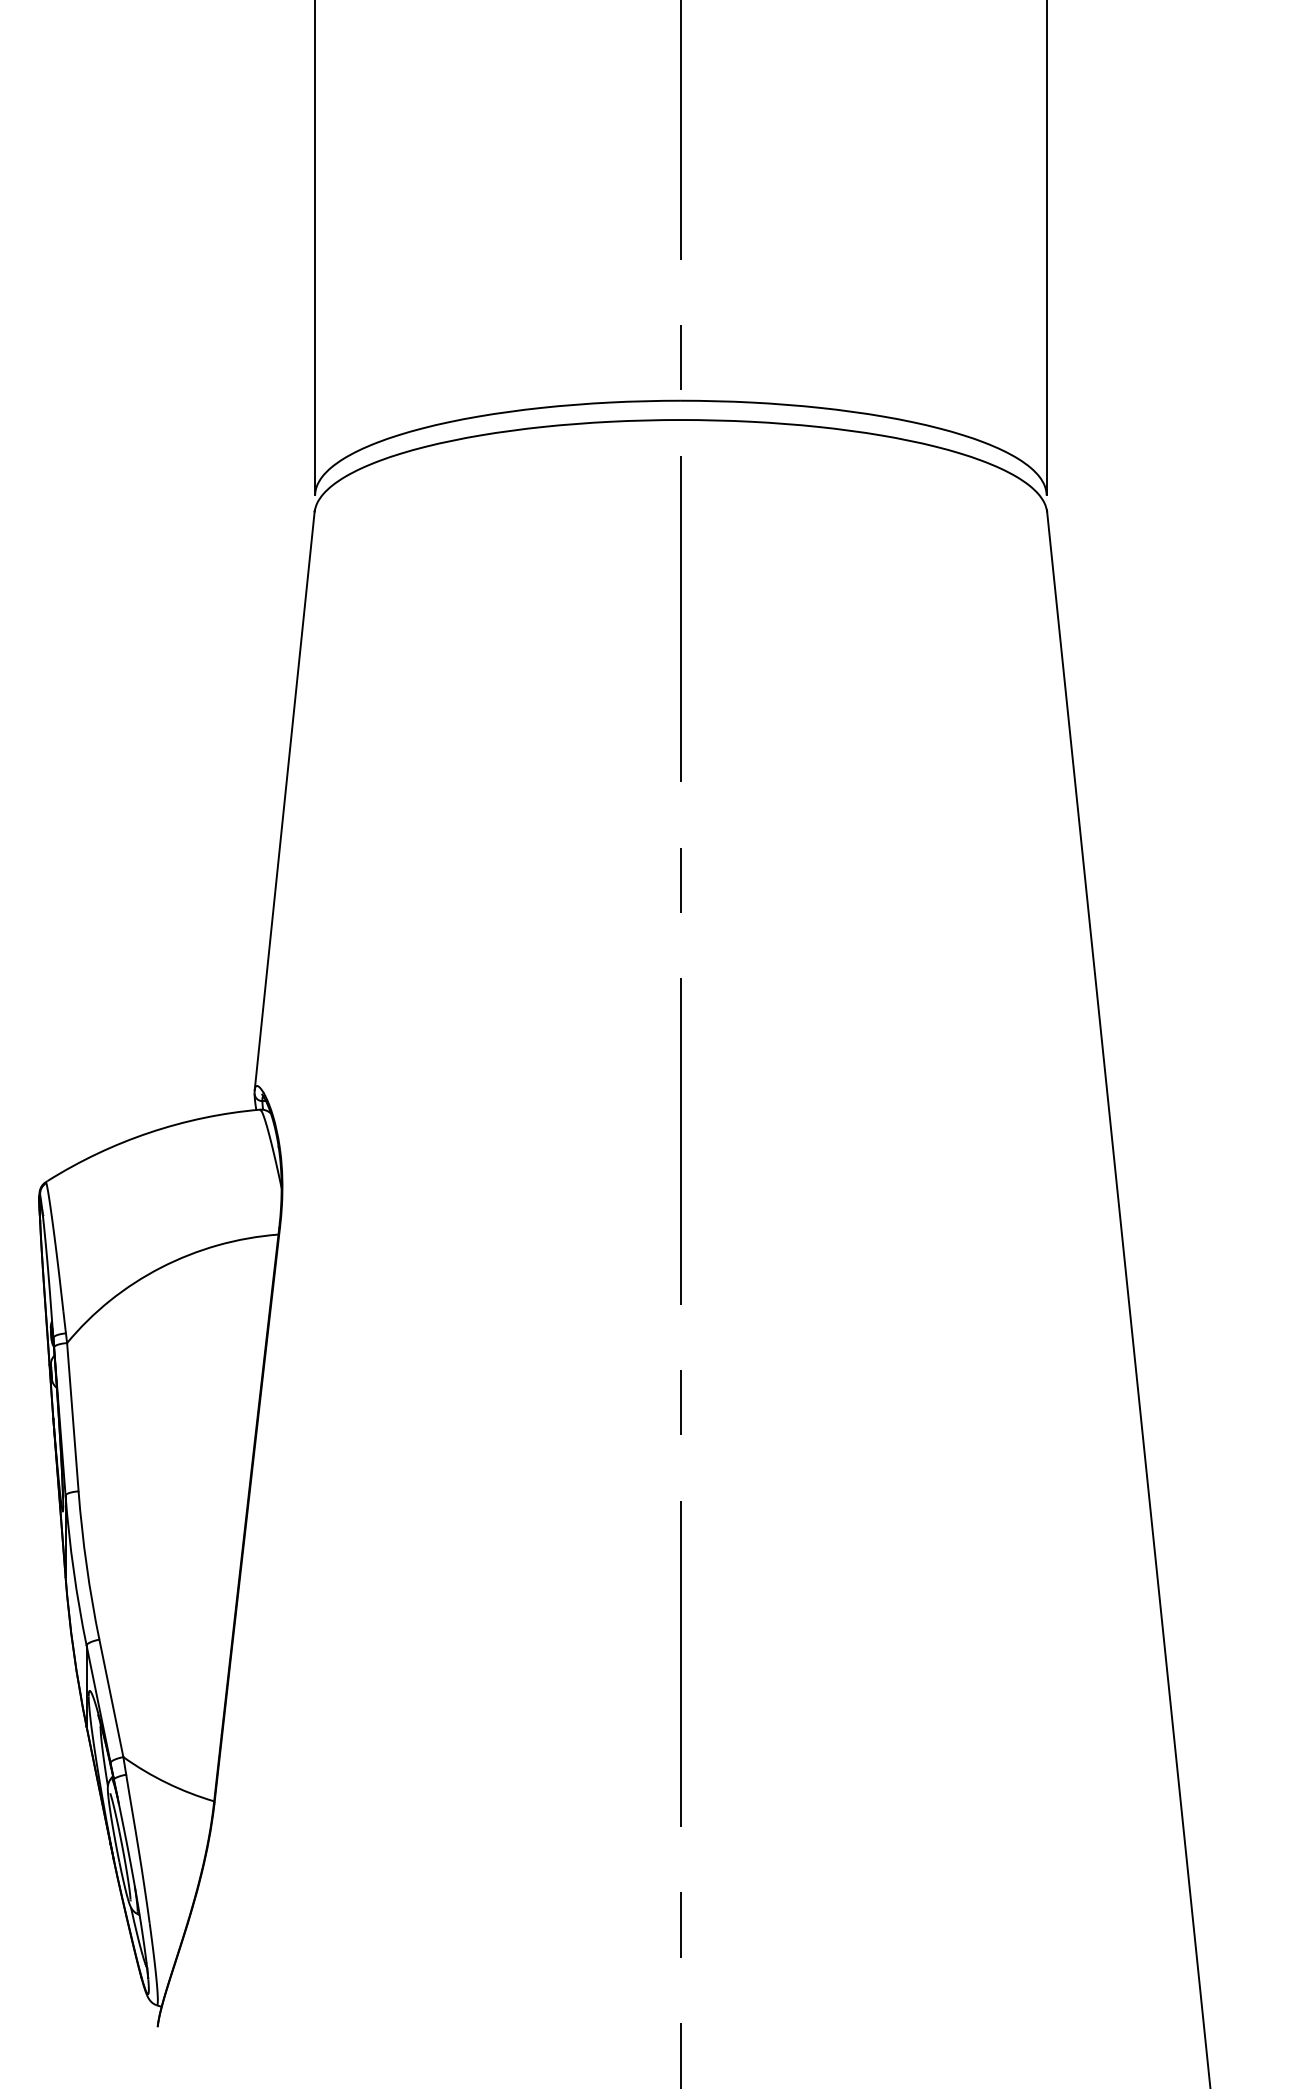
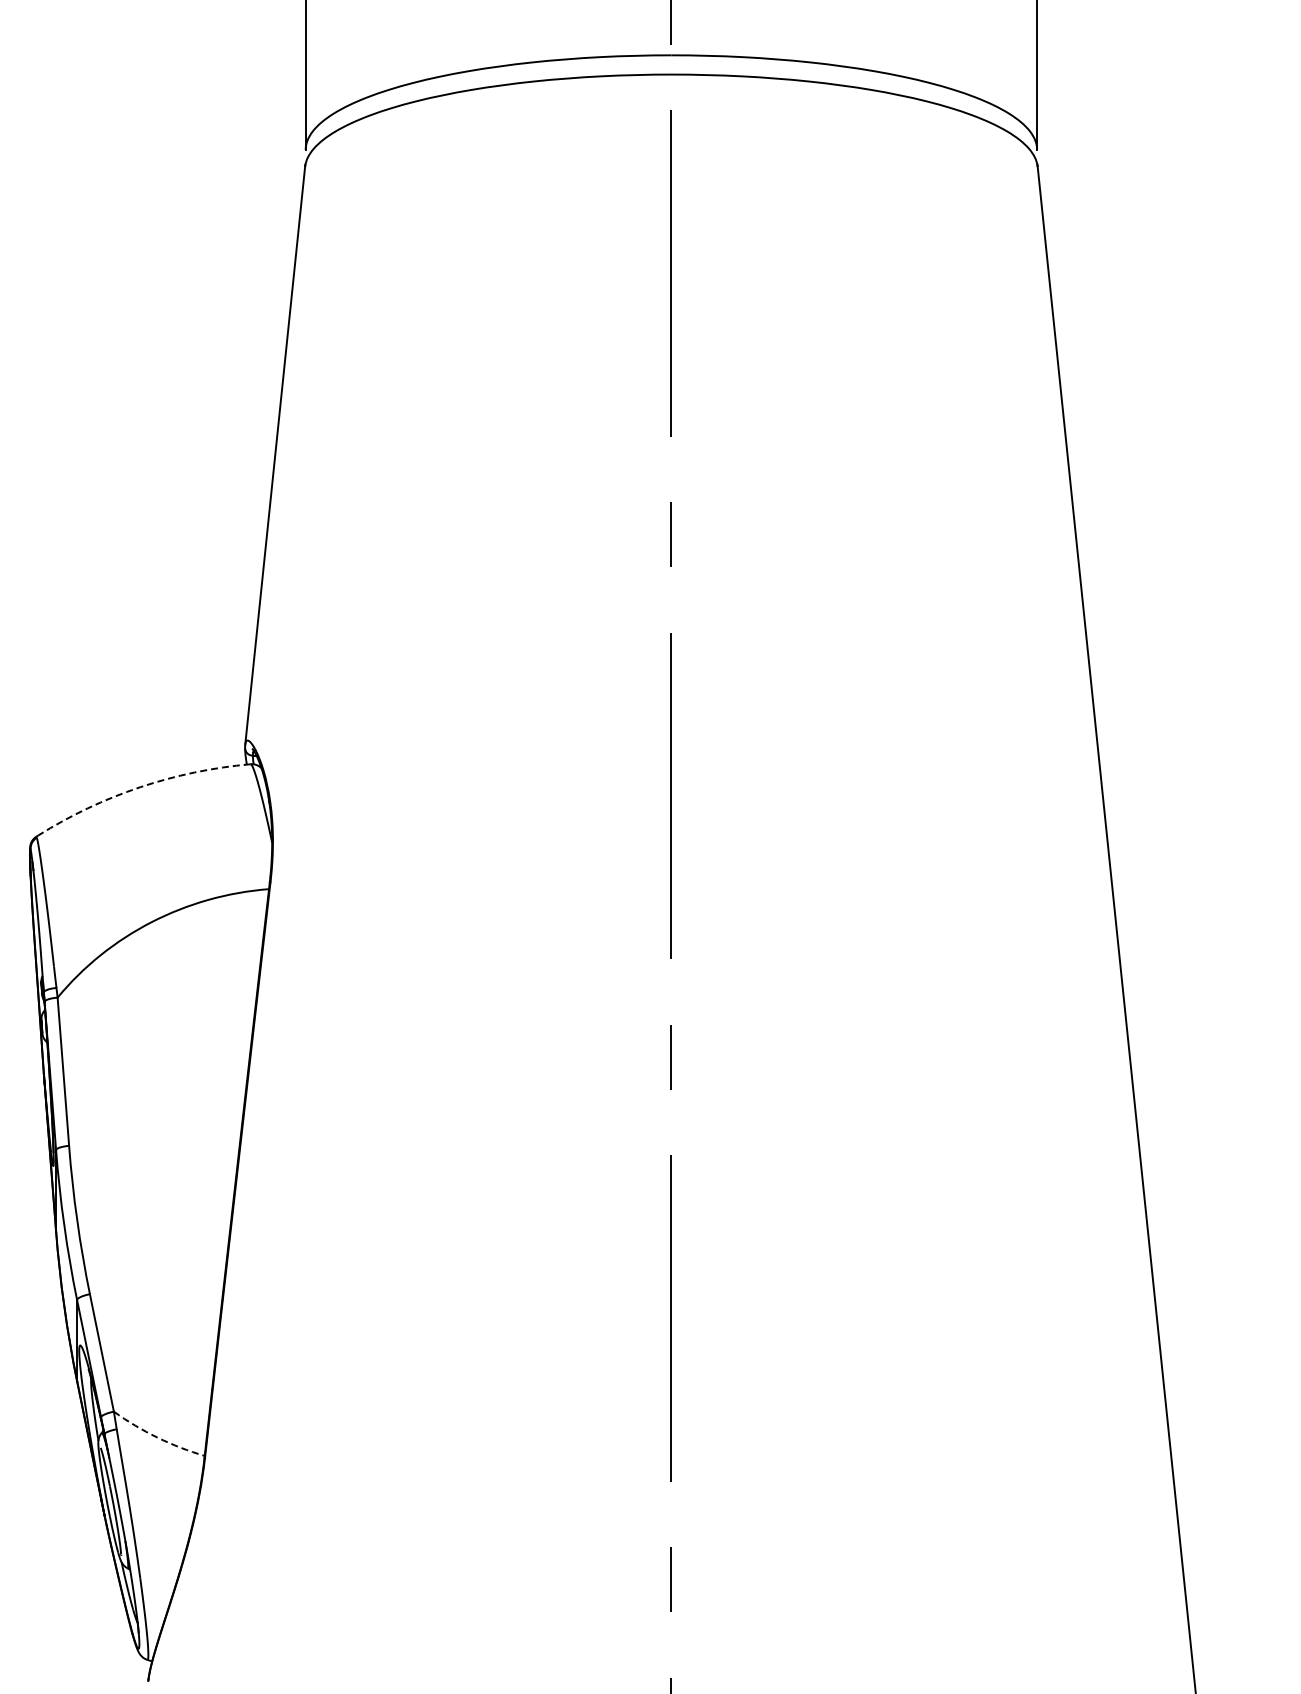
arc: (149, 1132) -> (140, 787), solid -> dashed
arc: (166, 1783) -> (157, 1438), solid -> dashed

